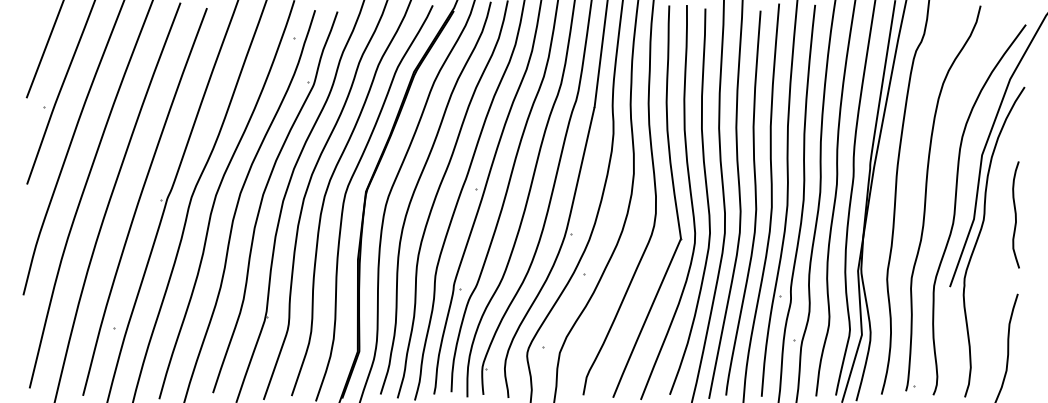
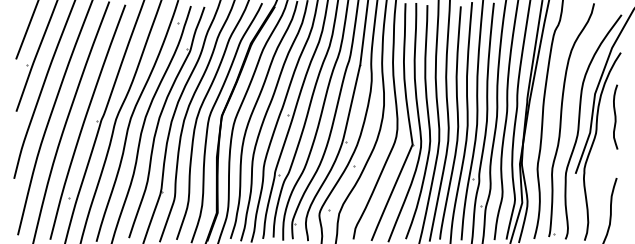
curve: (1015, 213) -> (615, 116), moved

